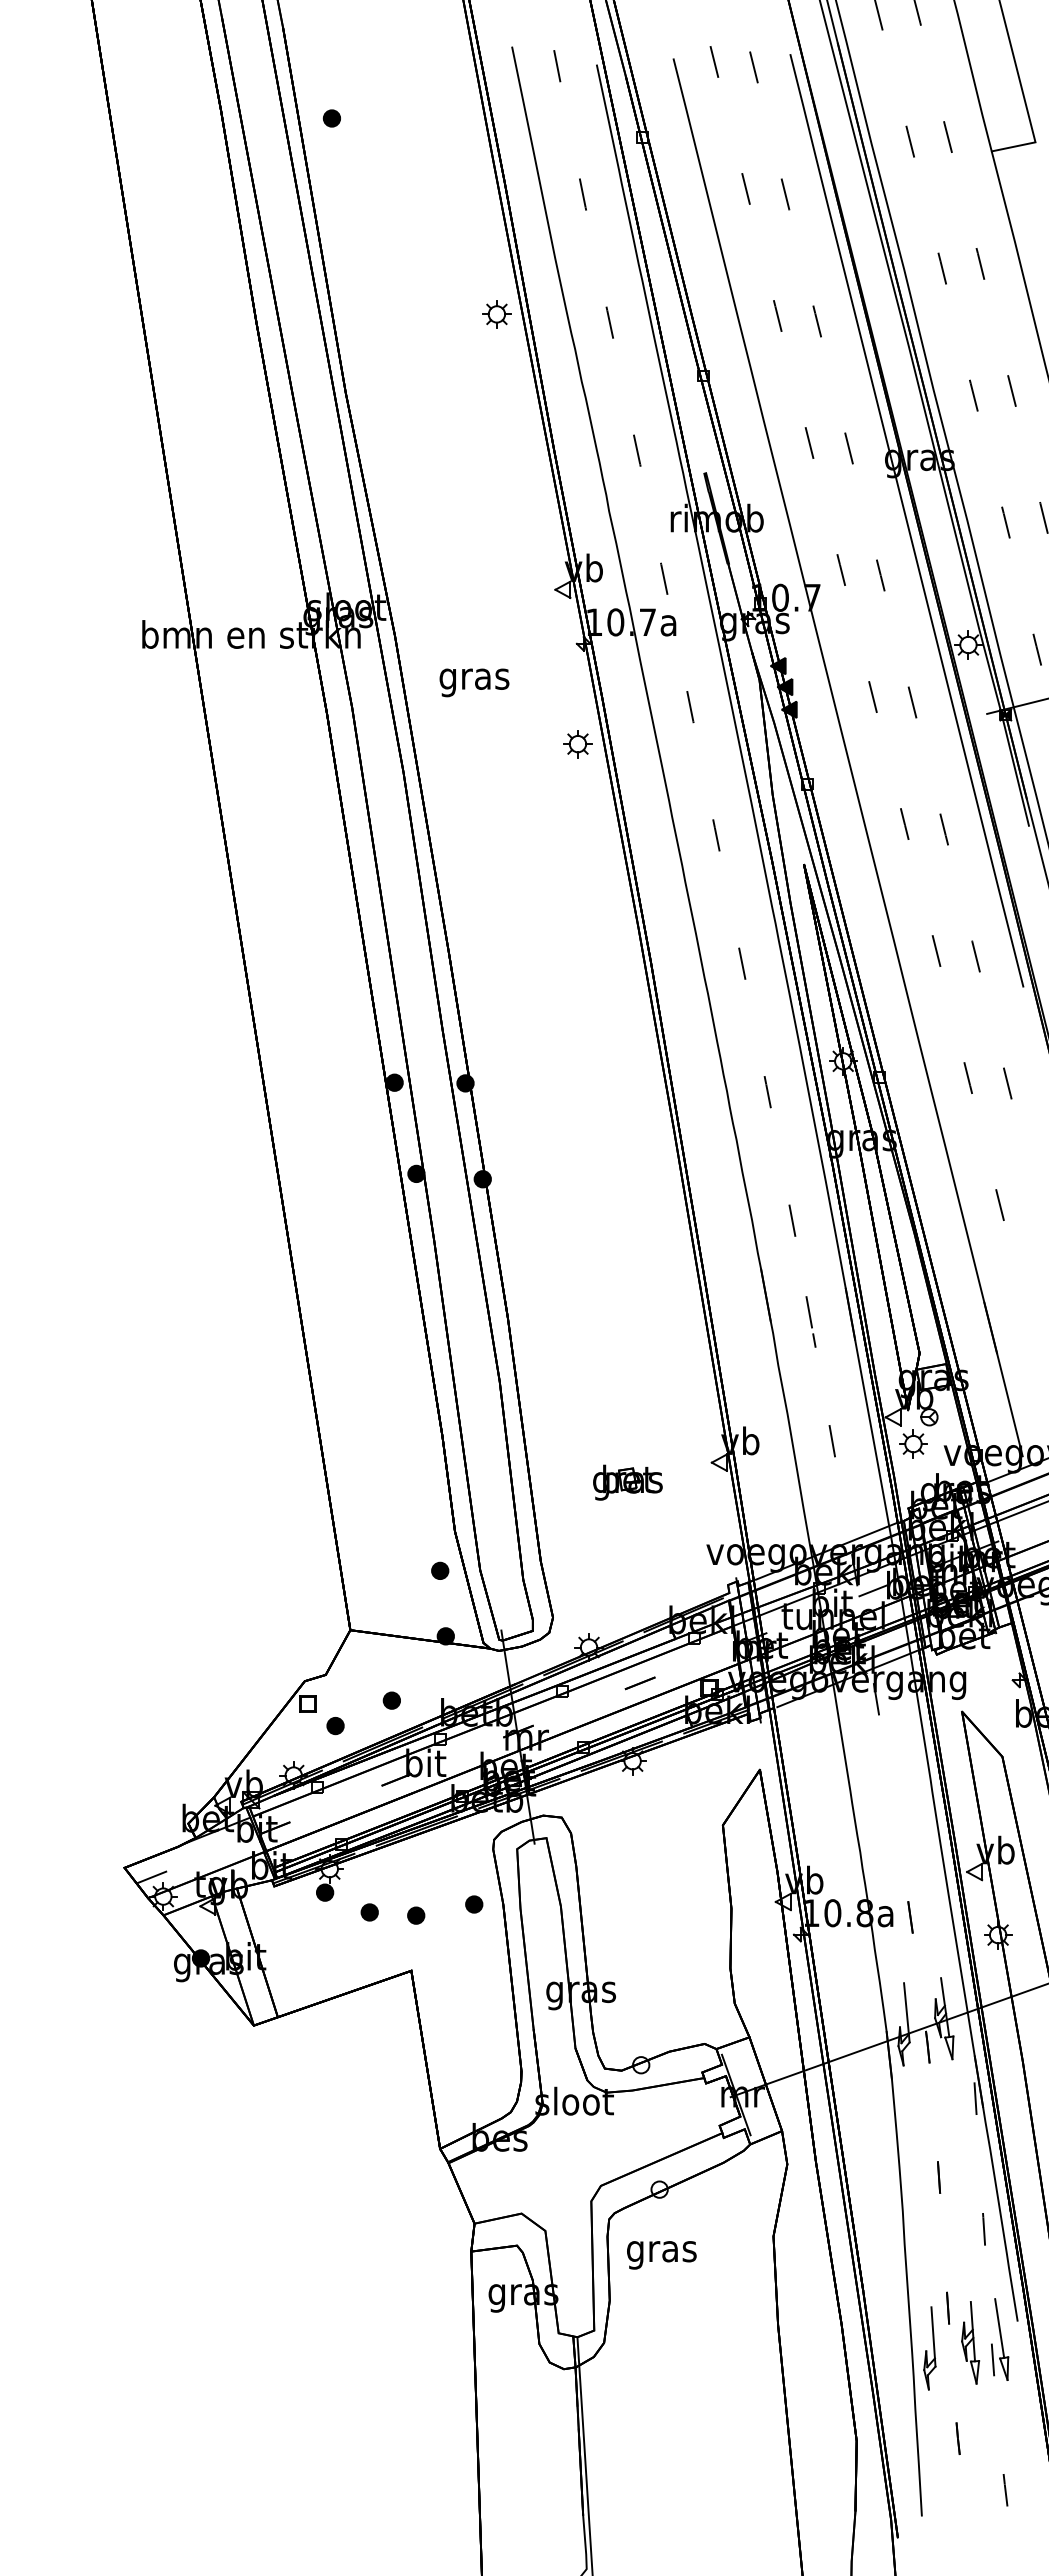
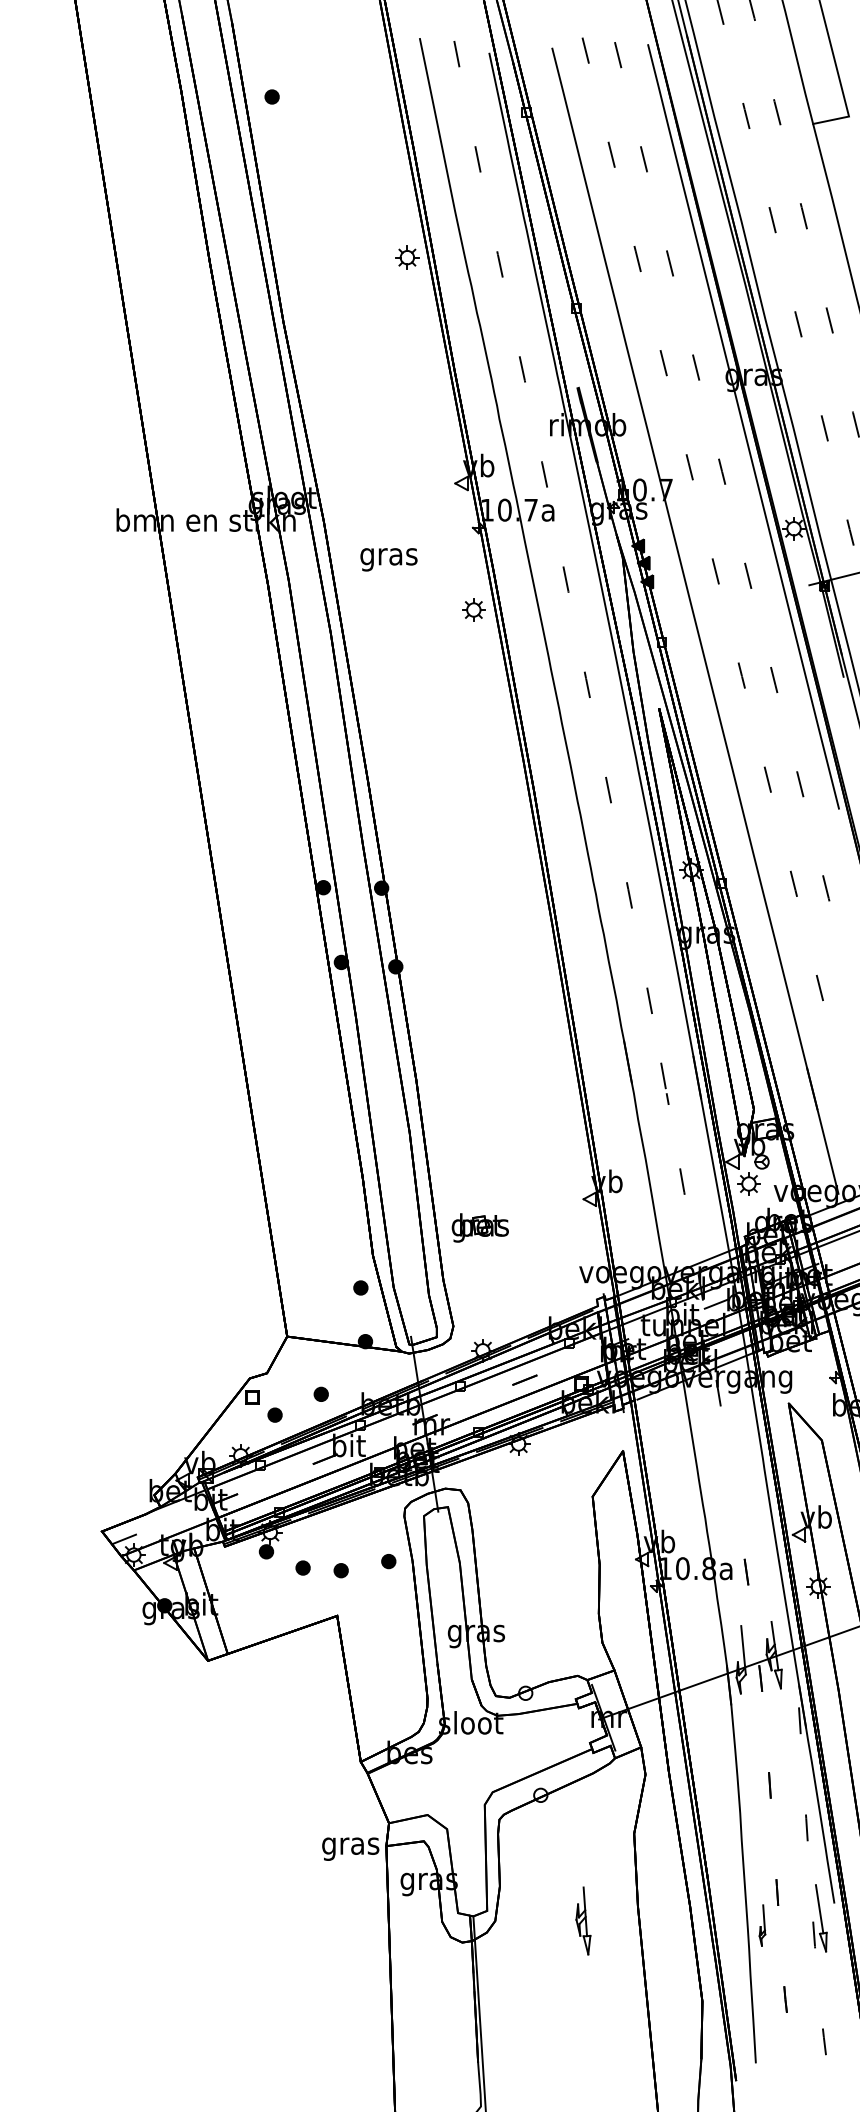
part: (627, 1482) -> (480, 1227), moved
text: (661, 2255) -> (350, 1849), moved
part: (970, 2342) -> (583, 1920), moved
part: (929, 2348) -> (762, 1925), size x0.6

